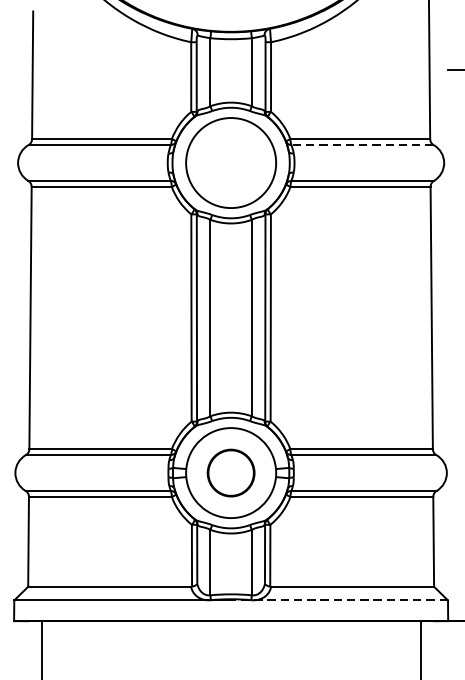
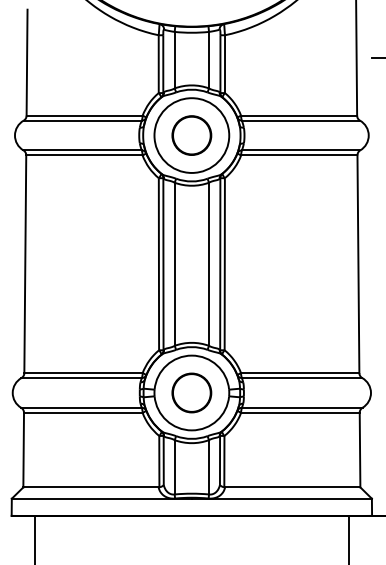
line: (361, 144) -> (300, 120), dashed -> solid
part: (230, 162) -> (191, 135), added
line: (339, 600) -> (281, 498), dashed -> solid

